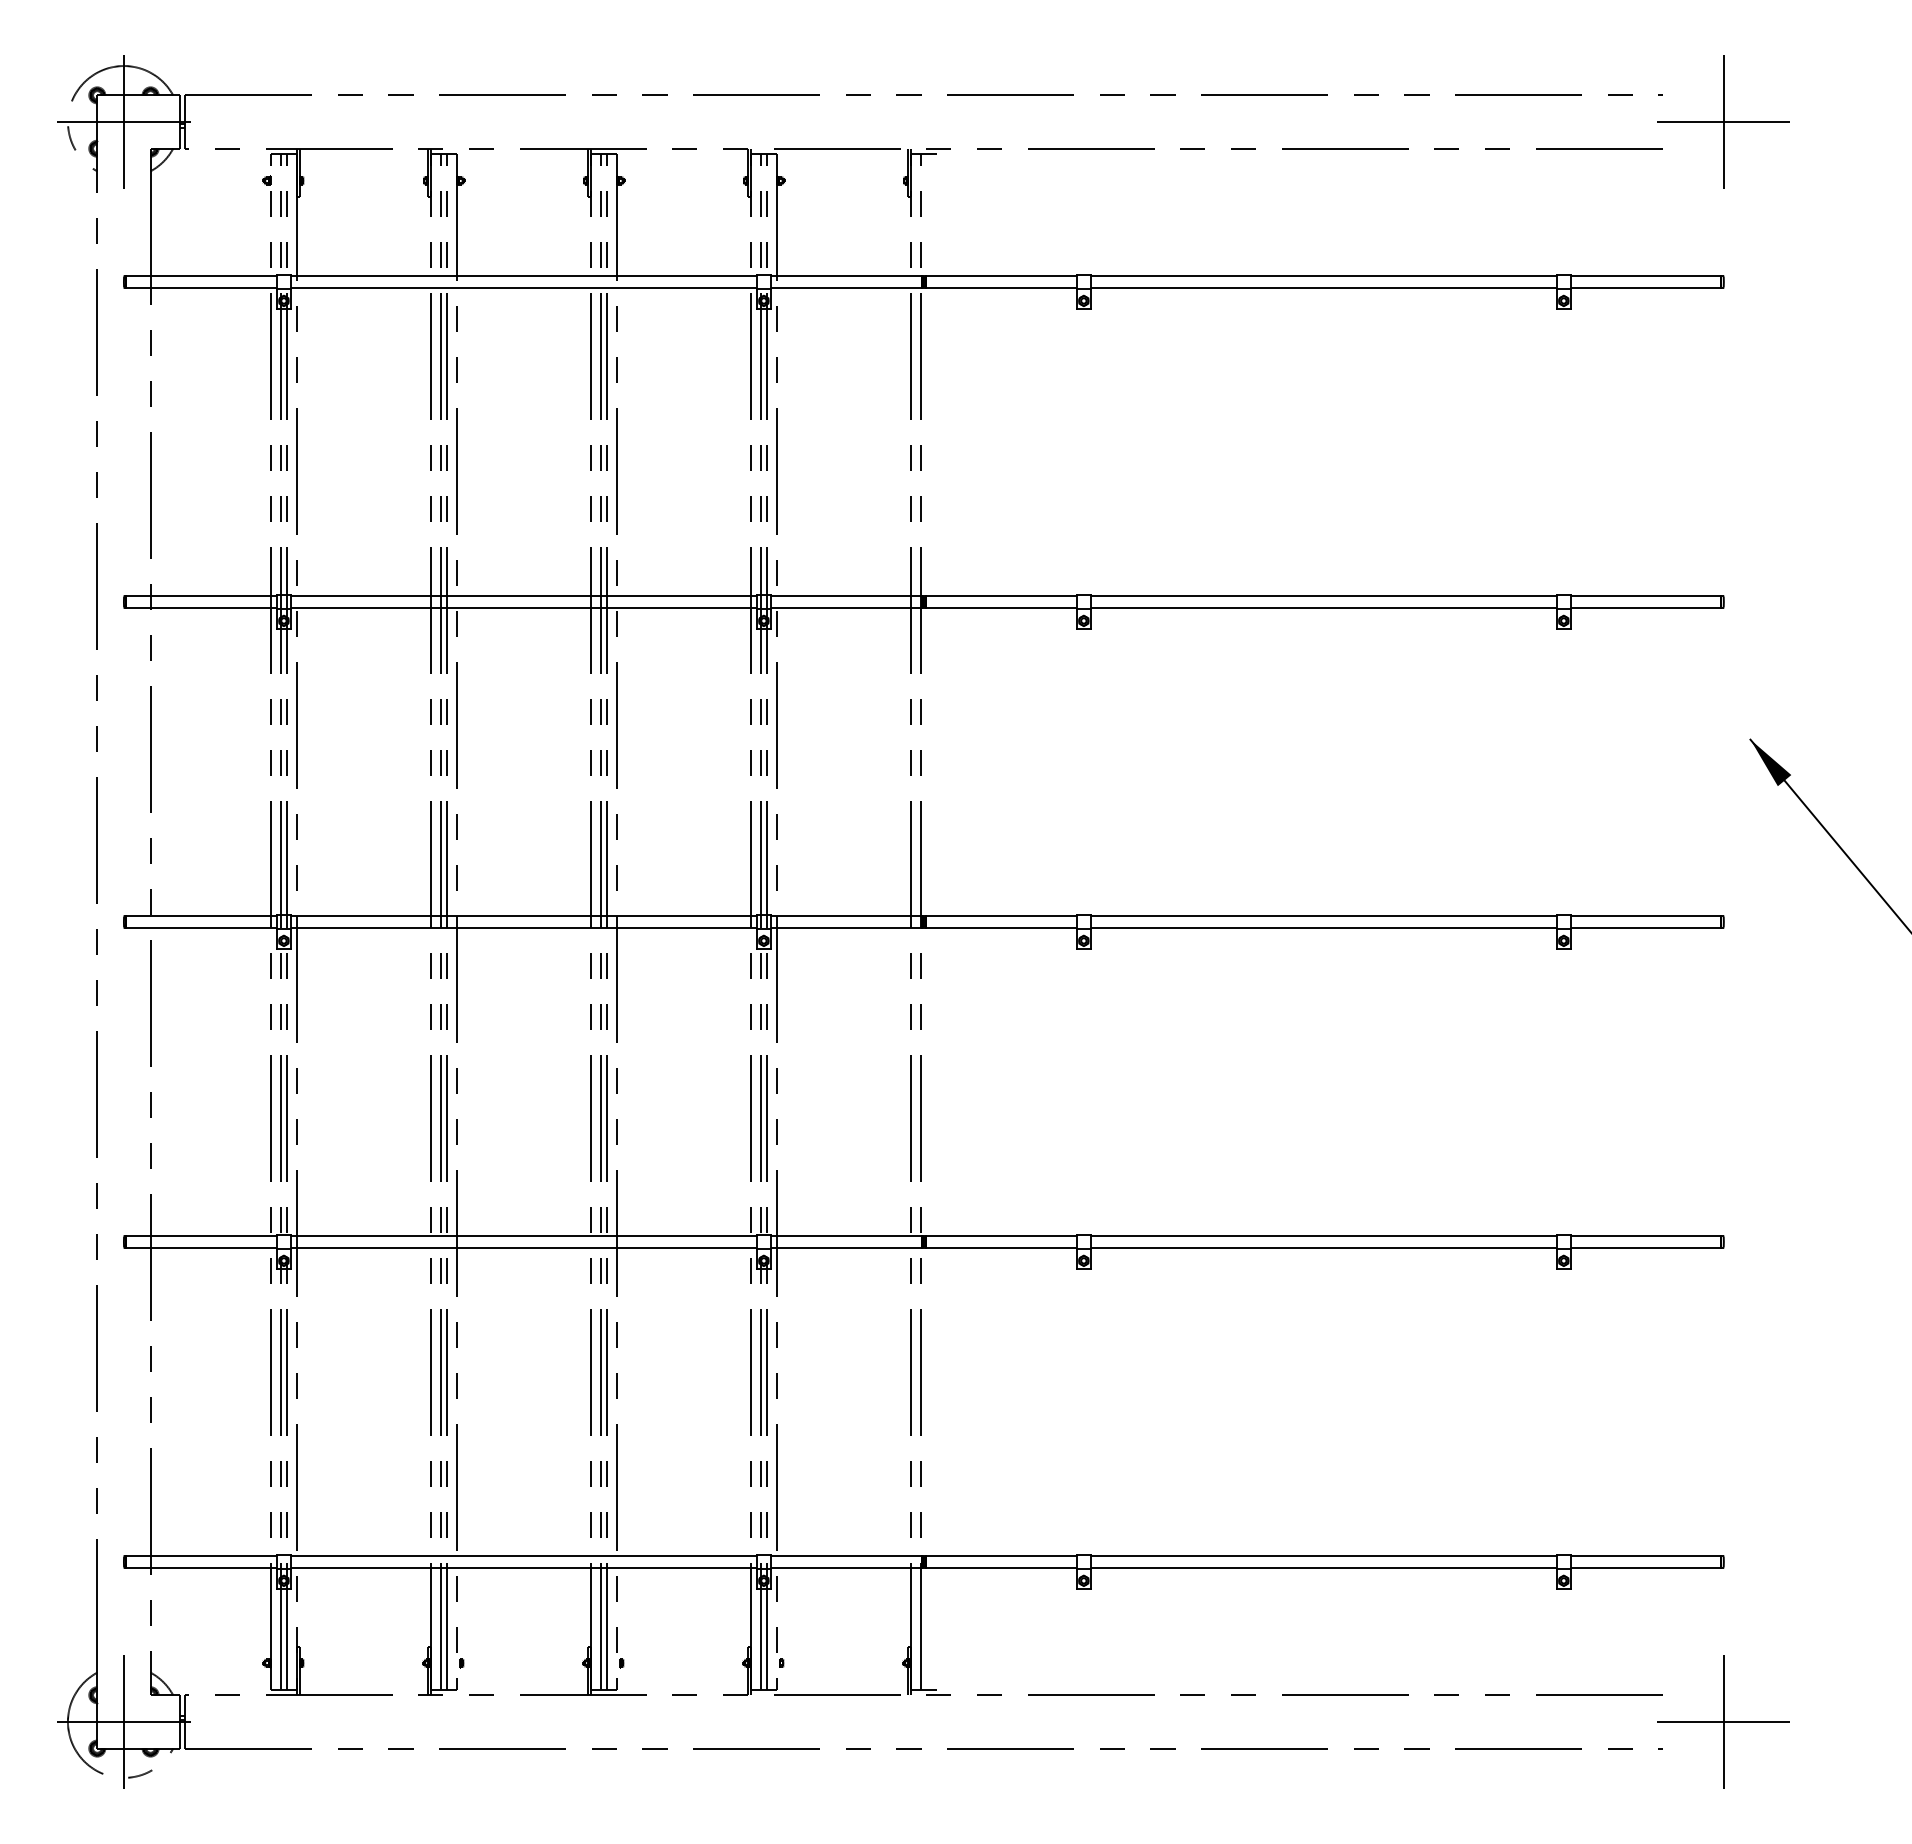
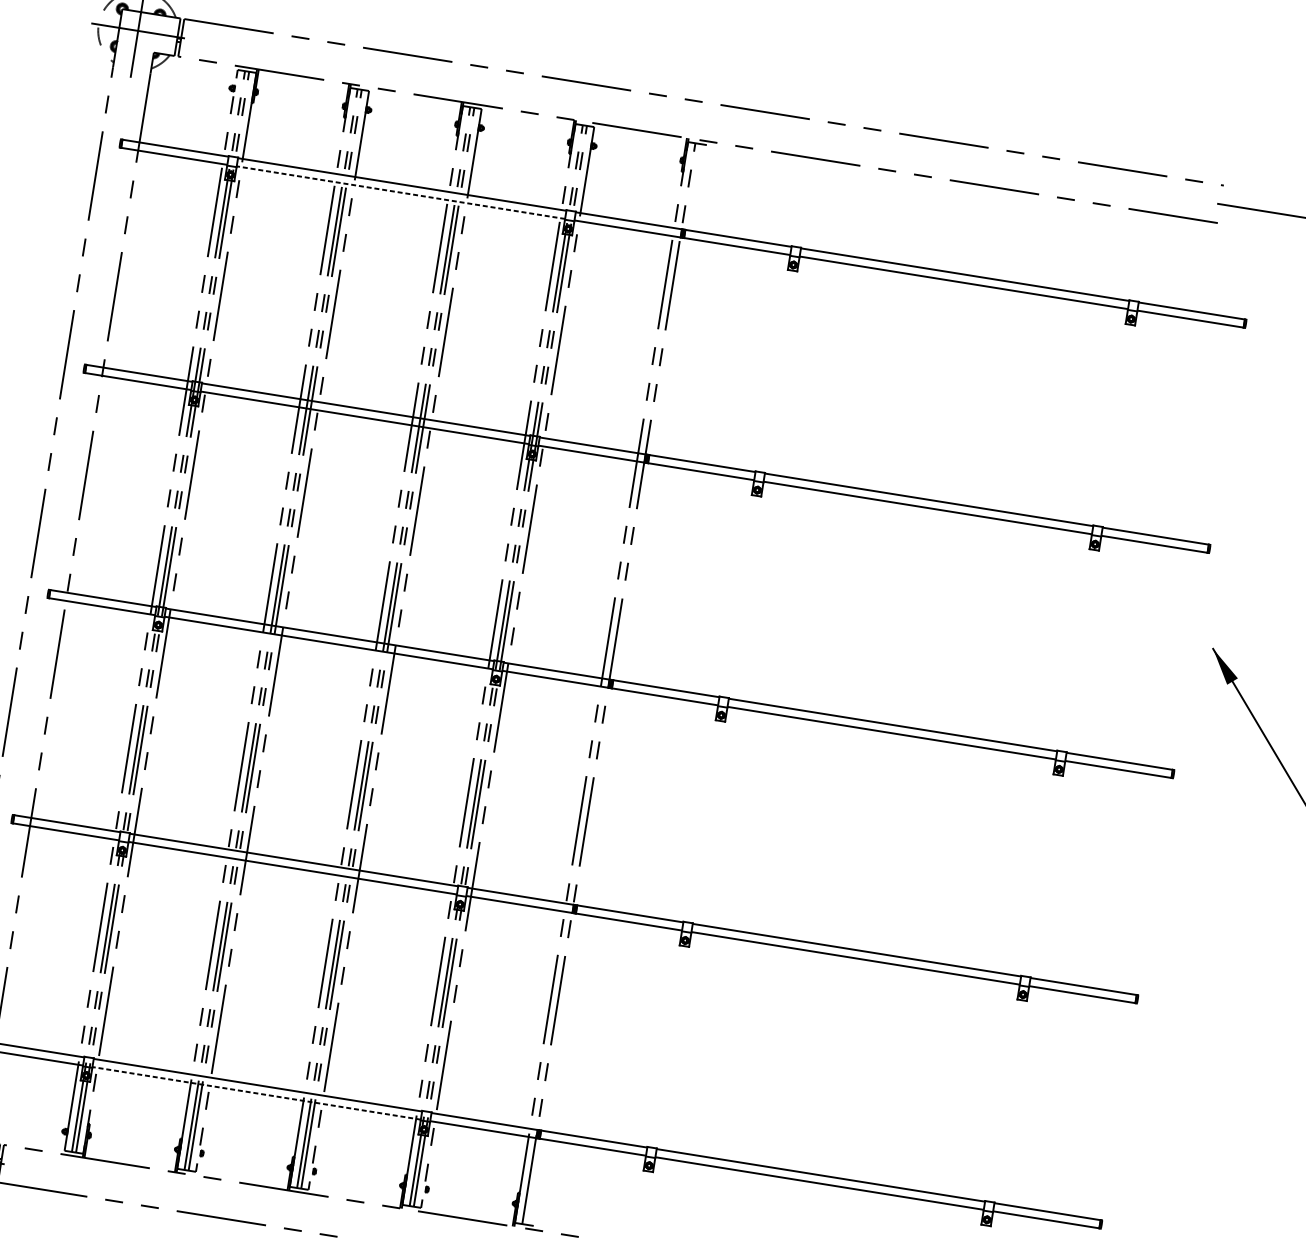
line: (1723, 121) -> (1263, 210), removed
line: (523, 287) -> (400, 192), solid -> dashed
line: (523, 1567) -> (256, 1093), solid -> dashed

